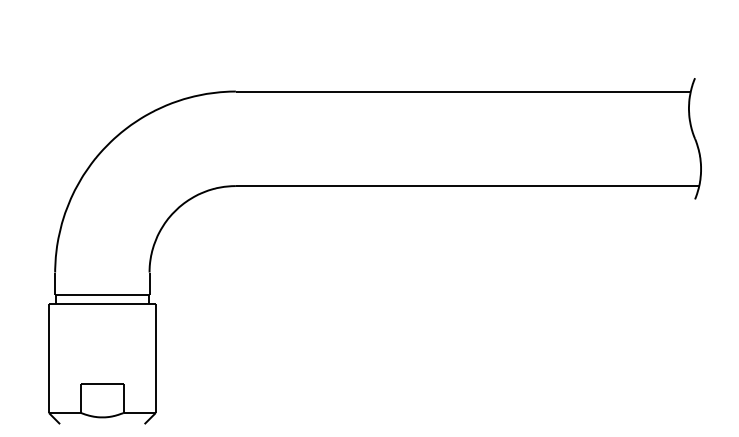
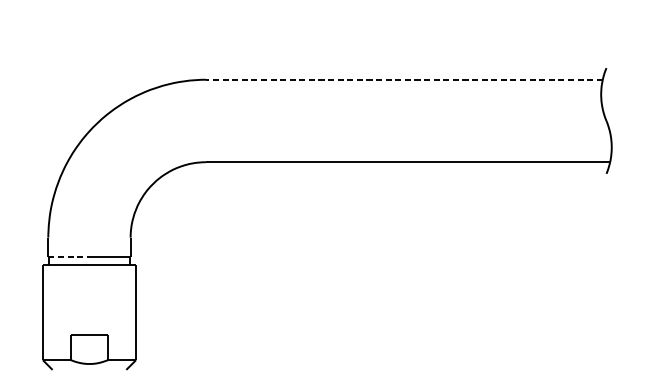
line: (463, 91) -> (404, 79), solid -> dashed
line: (78, 294) -> (68, 256), solid -> dashed

